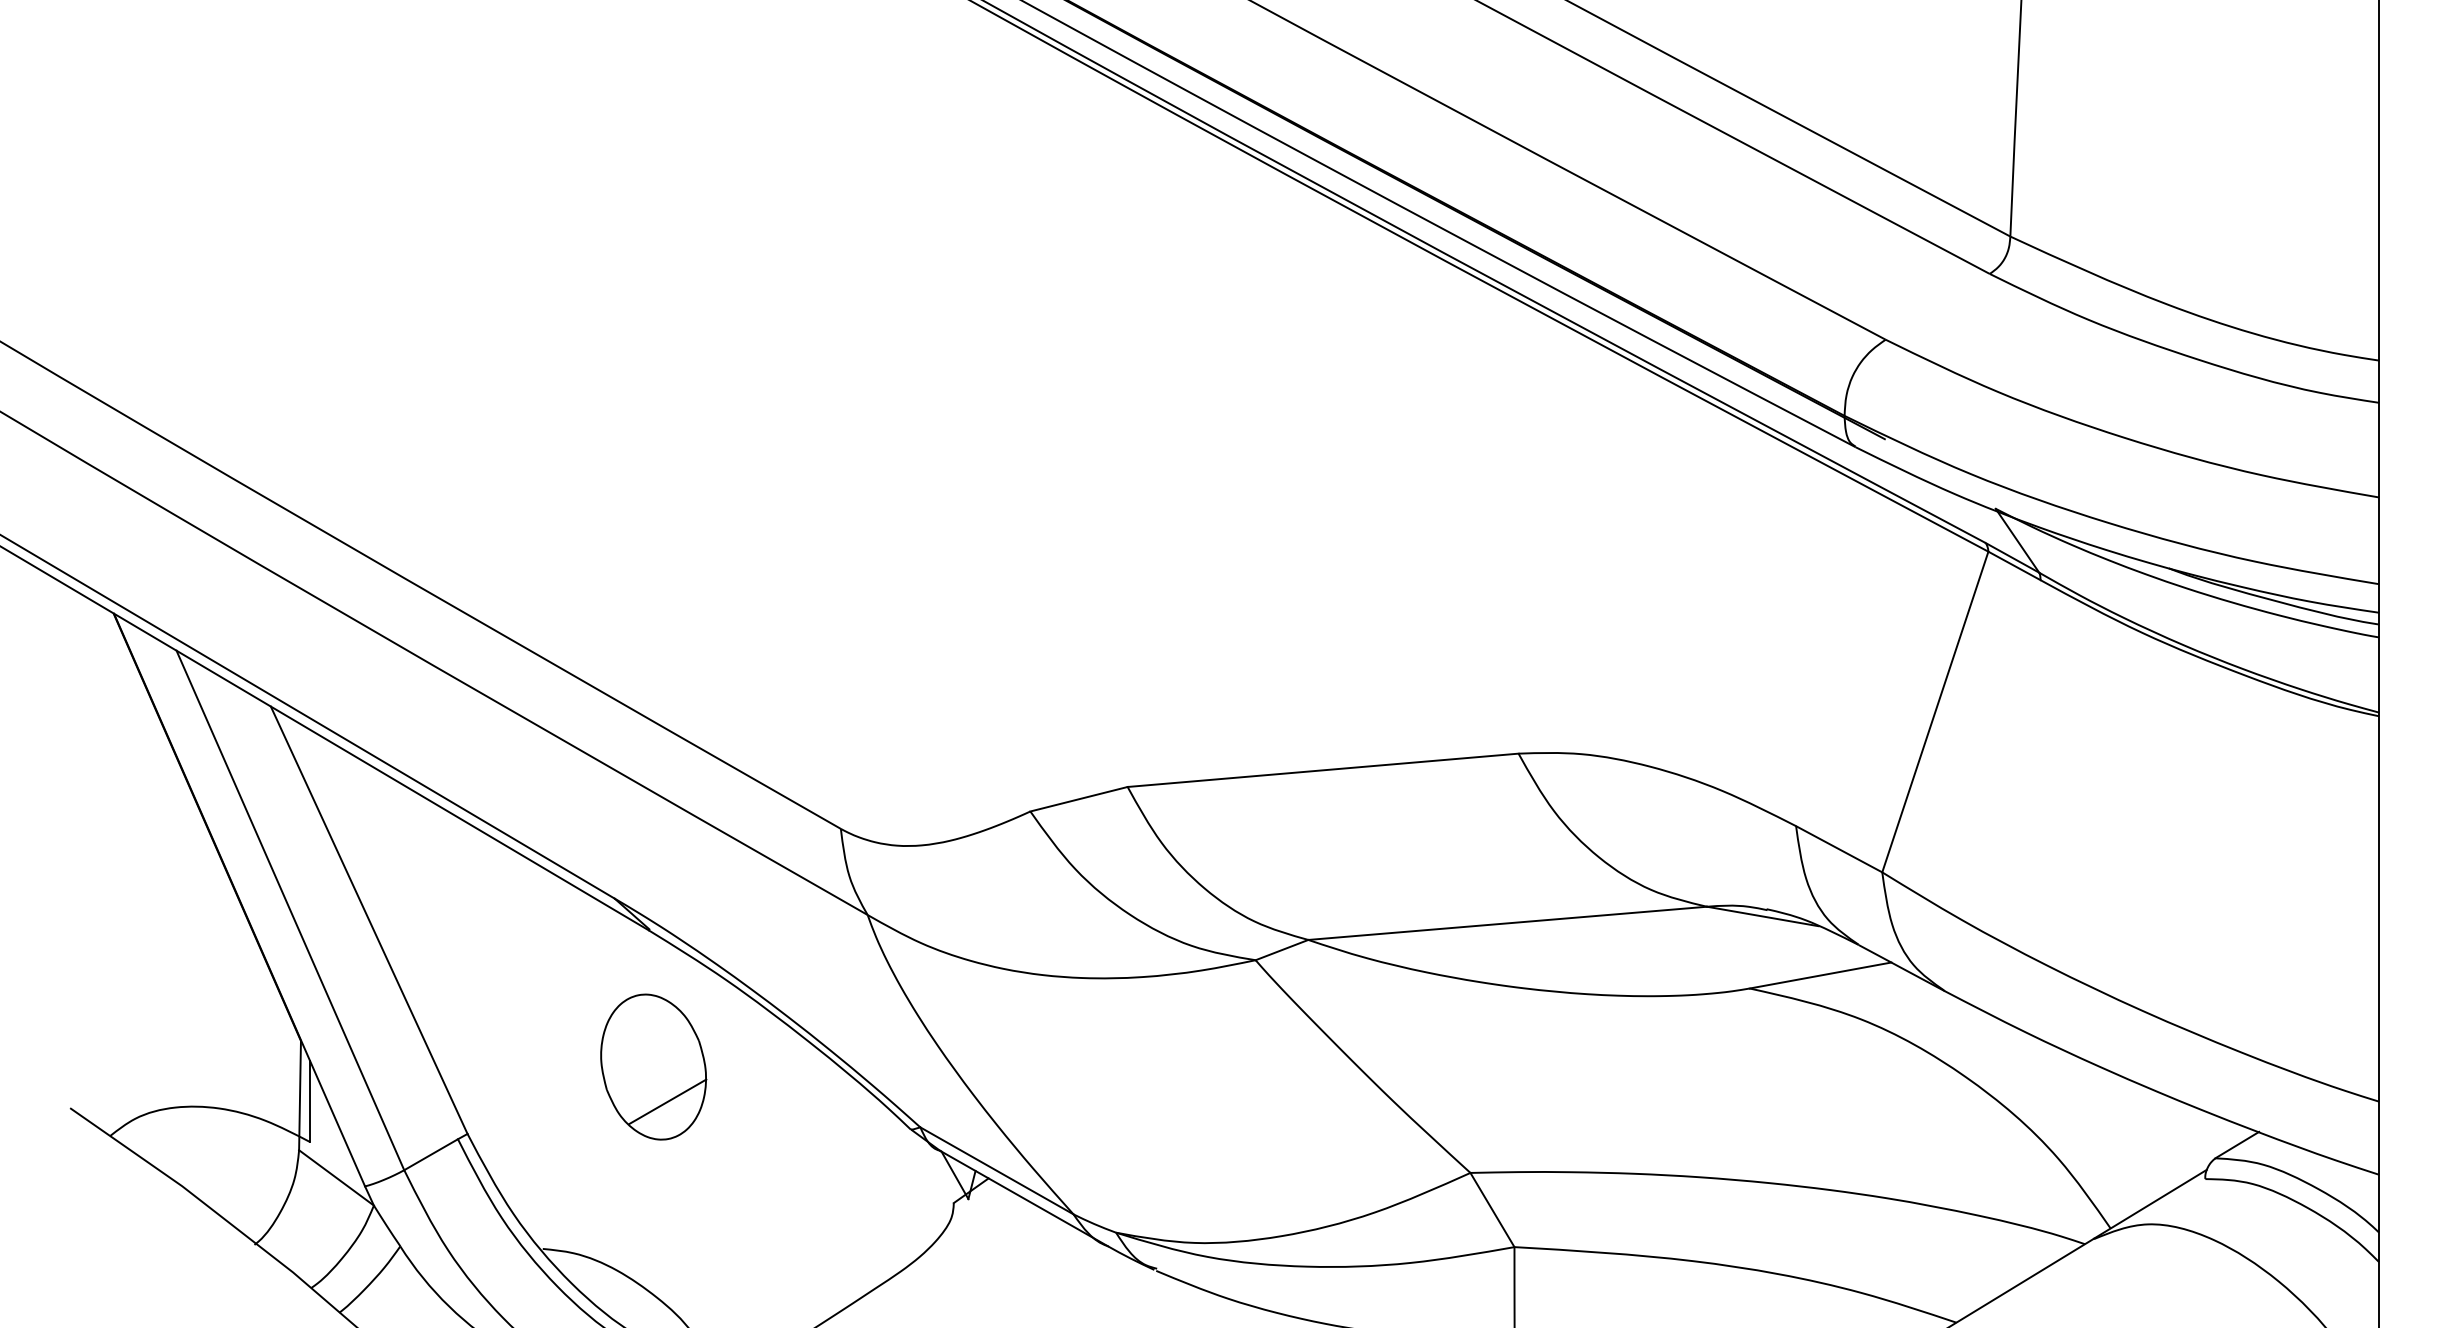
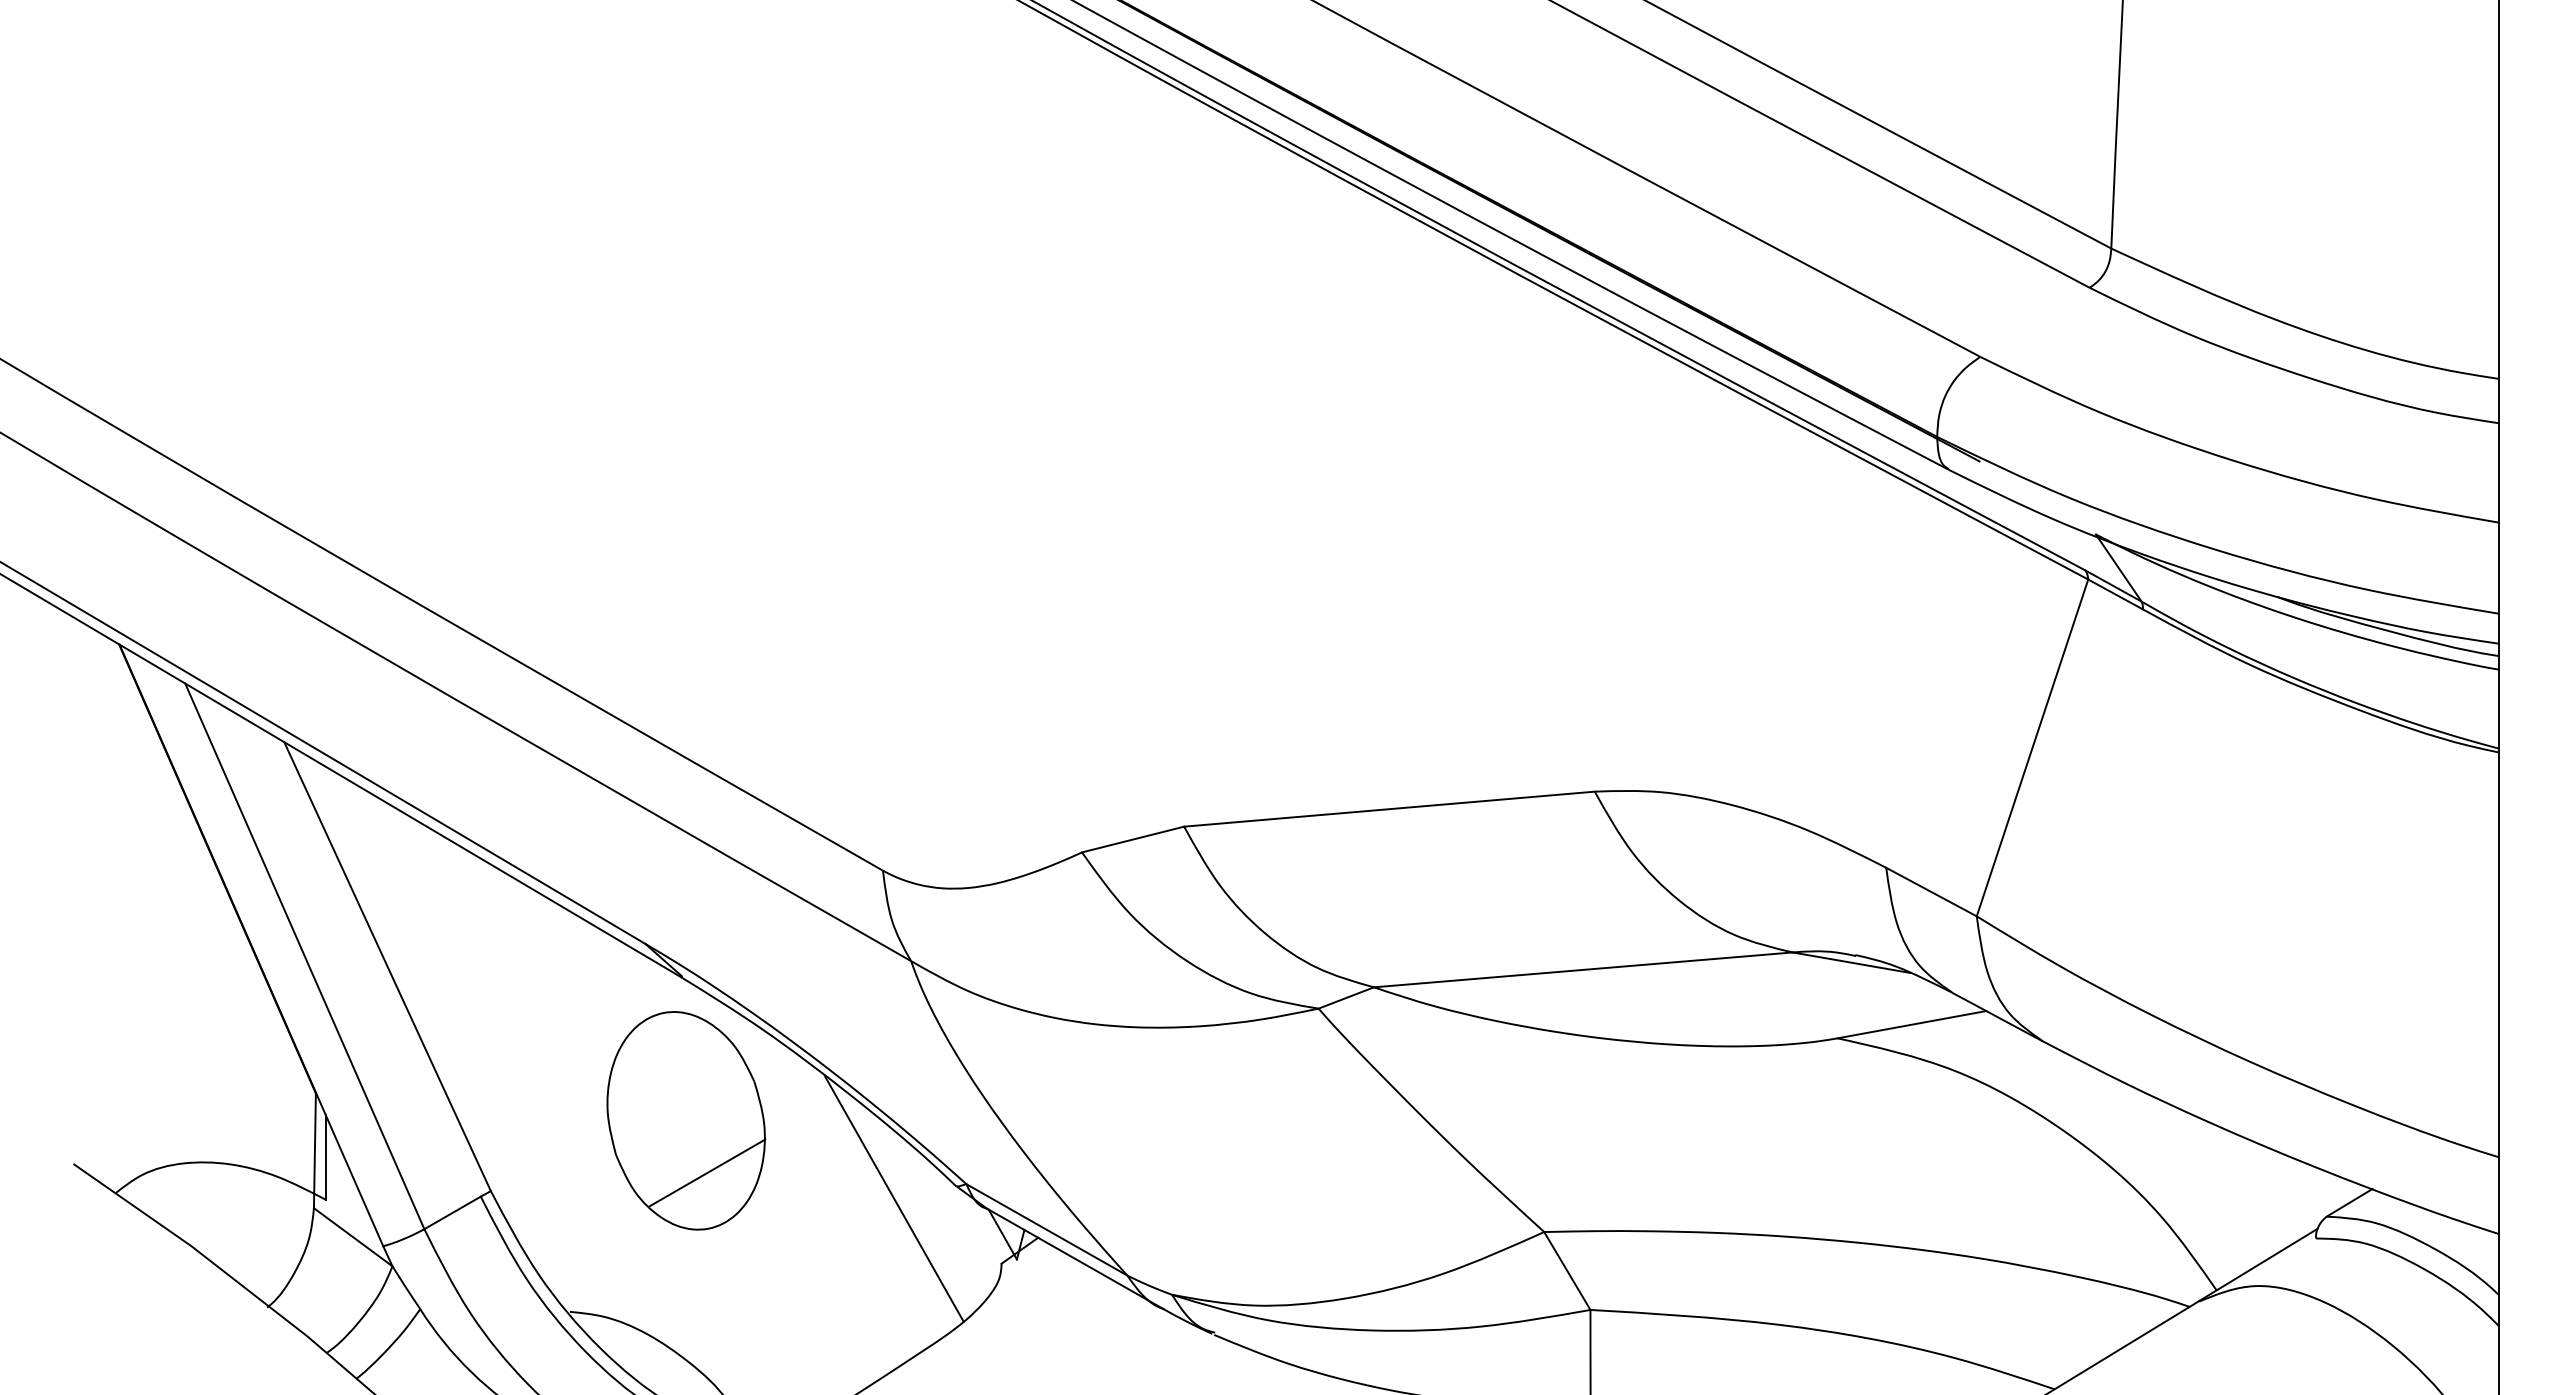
part: (653, 1066) -> (686, 1120), size x1.43
line: (850, 1141) -> (893, 1198), added

